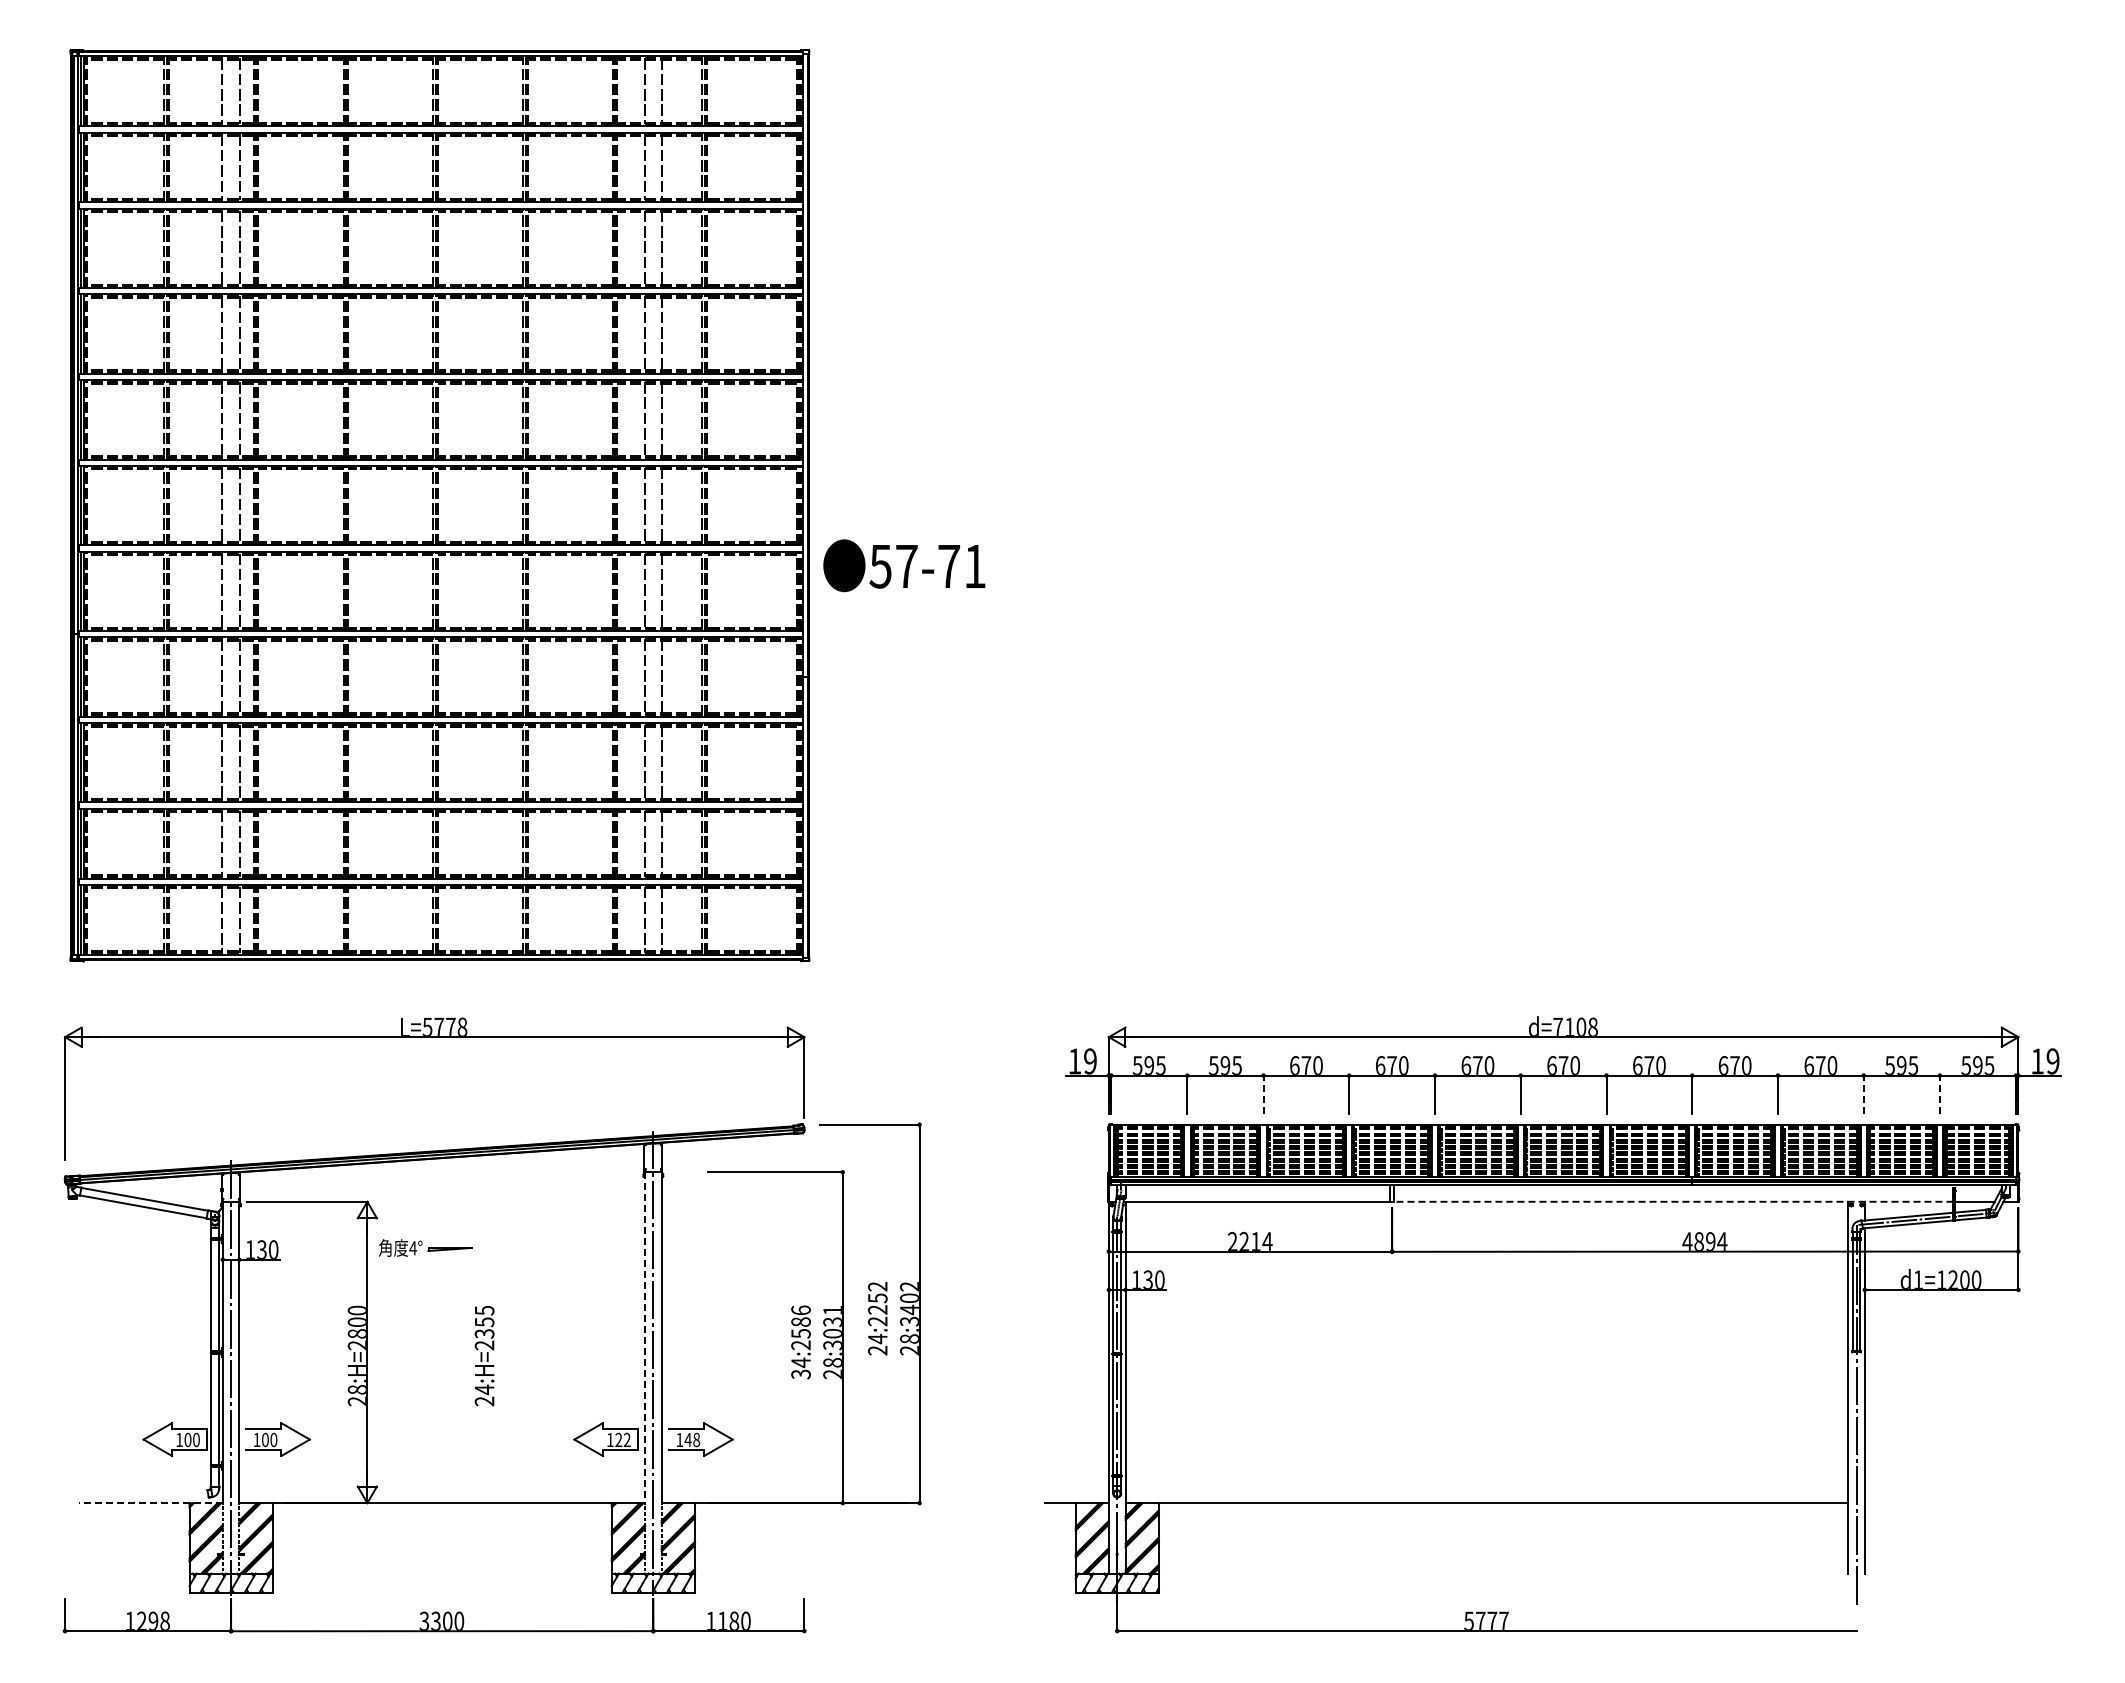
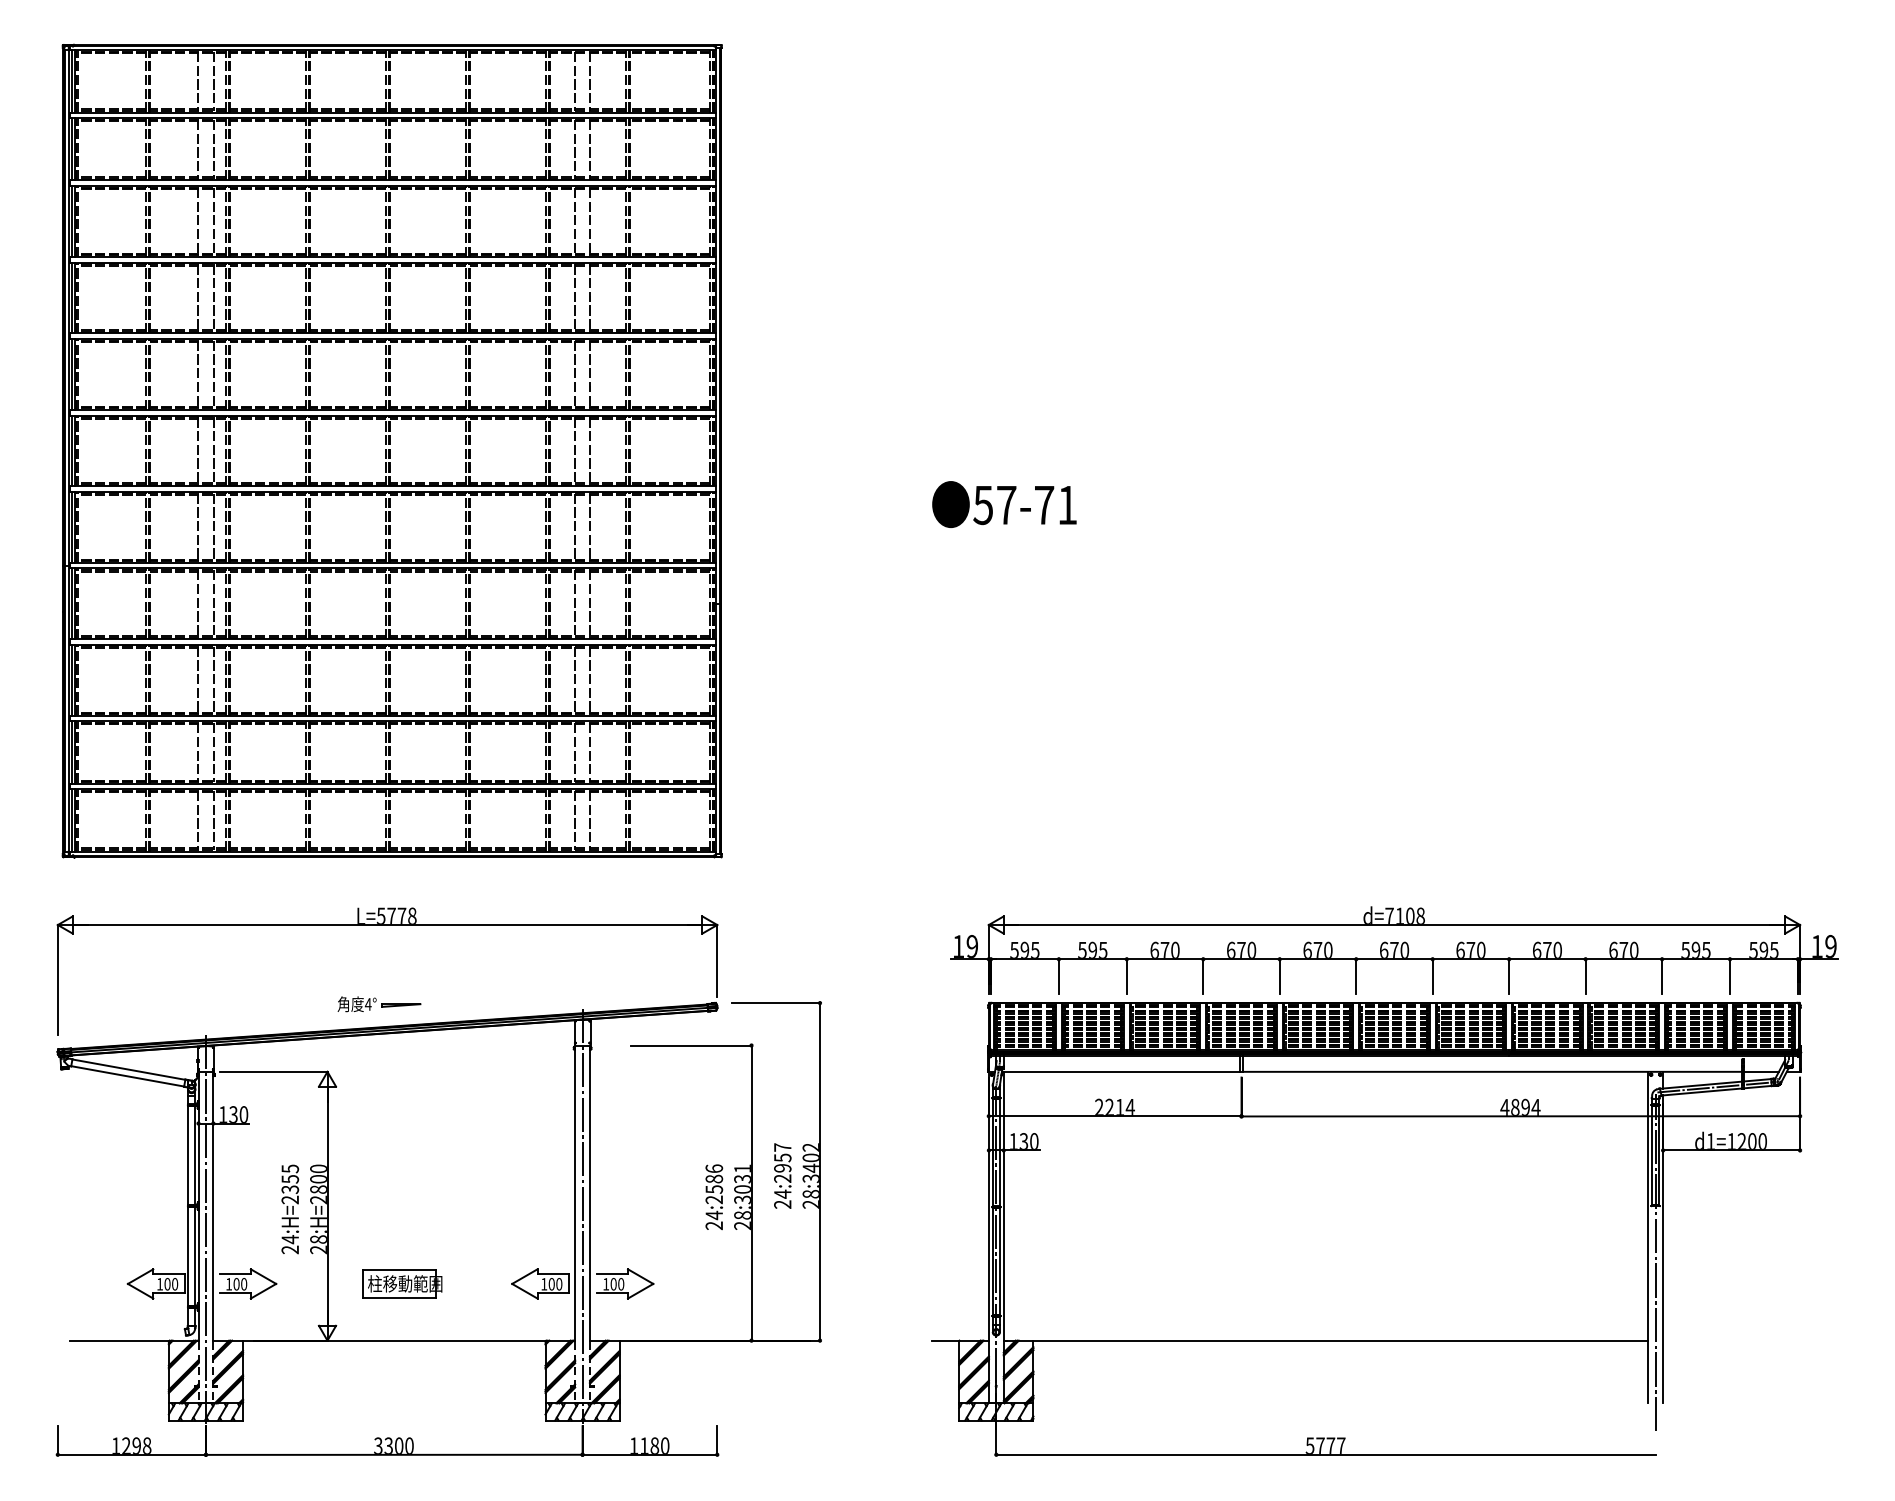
text: (904, 565) -> (1004, 504), moved
line: (1263, 1094) -> (1126, 976), dashed -> solid
line: (1863, 1094) -> (1661, 976), dashed -> solid
line: (1939, 1094) -> (1729, 976), dashed -> solid
line: (1673, 1201) -> (1492, 1071), dashed -> solid
part: (425, 1247) -> (379, 1003), moved
text: (877, 1297) -> (782, 1157), 24:2252 -> 24:2957
line: (645, 1338) -> (575, 1193), dashed -> solid
text: (484, 1356) -> (290, 1209), moved
text: (800, 1374) -> (713, 1225), 34:2586 -> 24:2586
part: (451, 1439) -> (402, 1283), added
text: (692, 1439) -> (617, 1283), 148 -> 100
text: (622, 1440) -> (555, 1284), 122 -> 100
line: (150, 1503) -> (134, 1340), dashed -> solid

